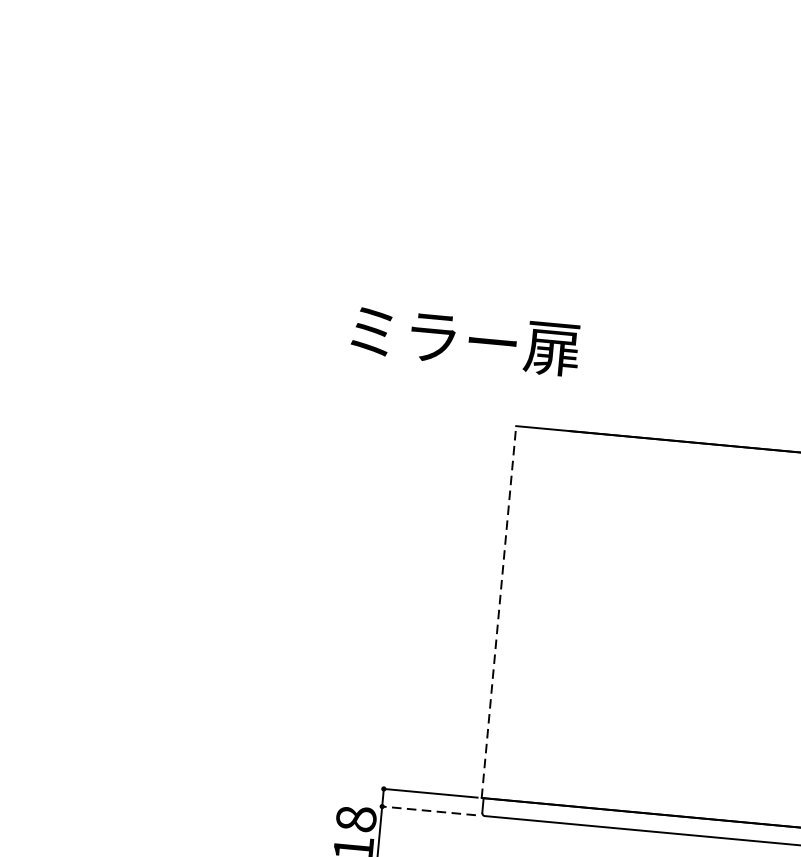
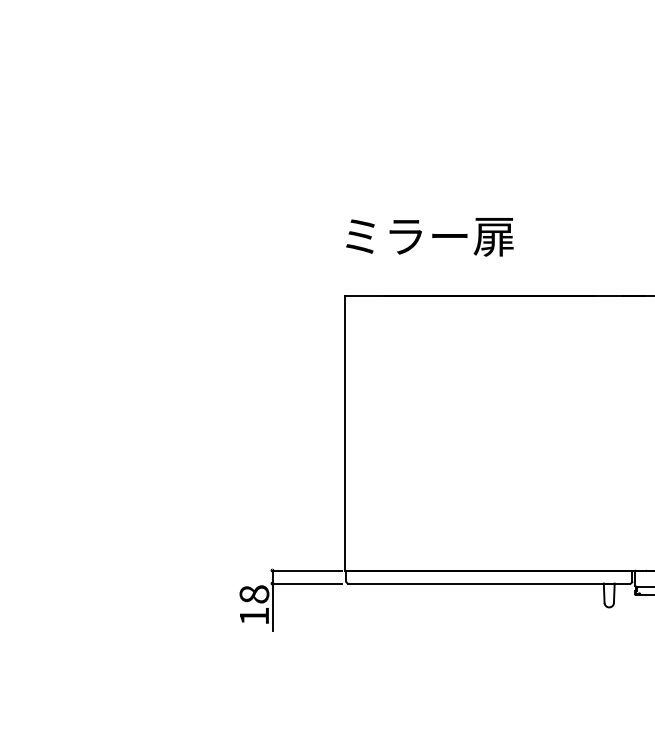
text: (464, 341) -> (429, 237), moved
line: (498, 610) -> (344, 432), dashed -> solid
line: (428, 810) -> (306, 583), dashed -> solid

